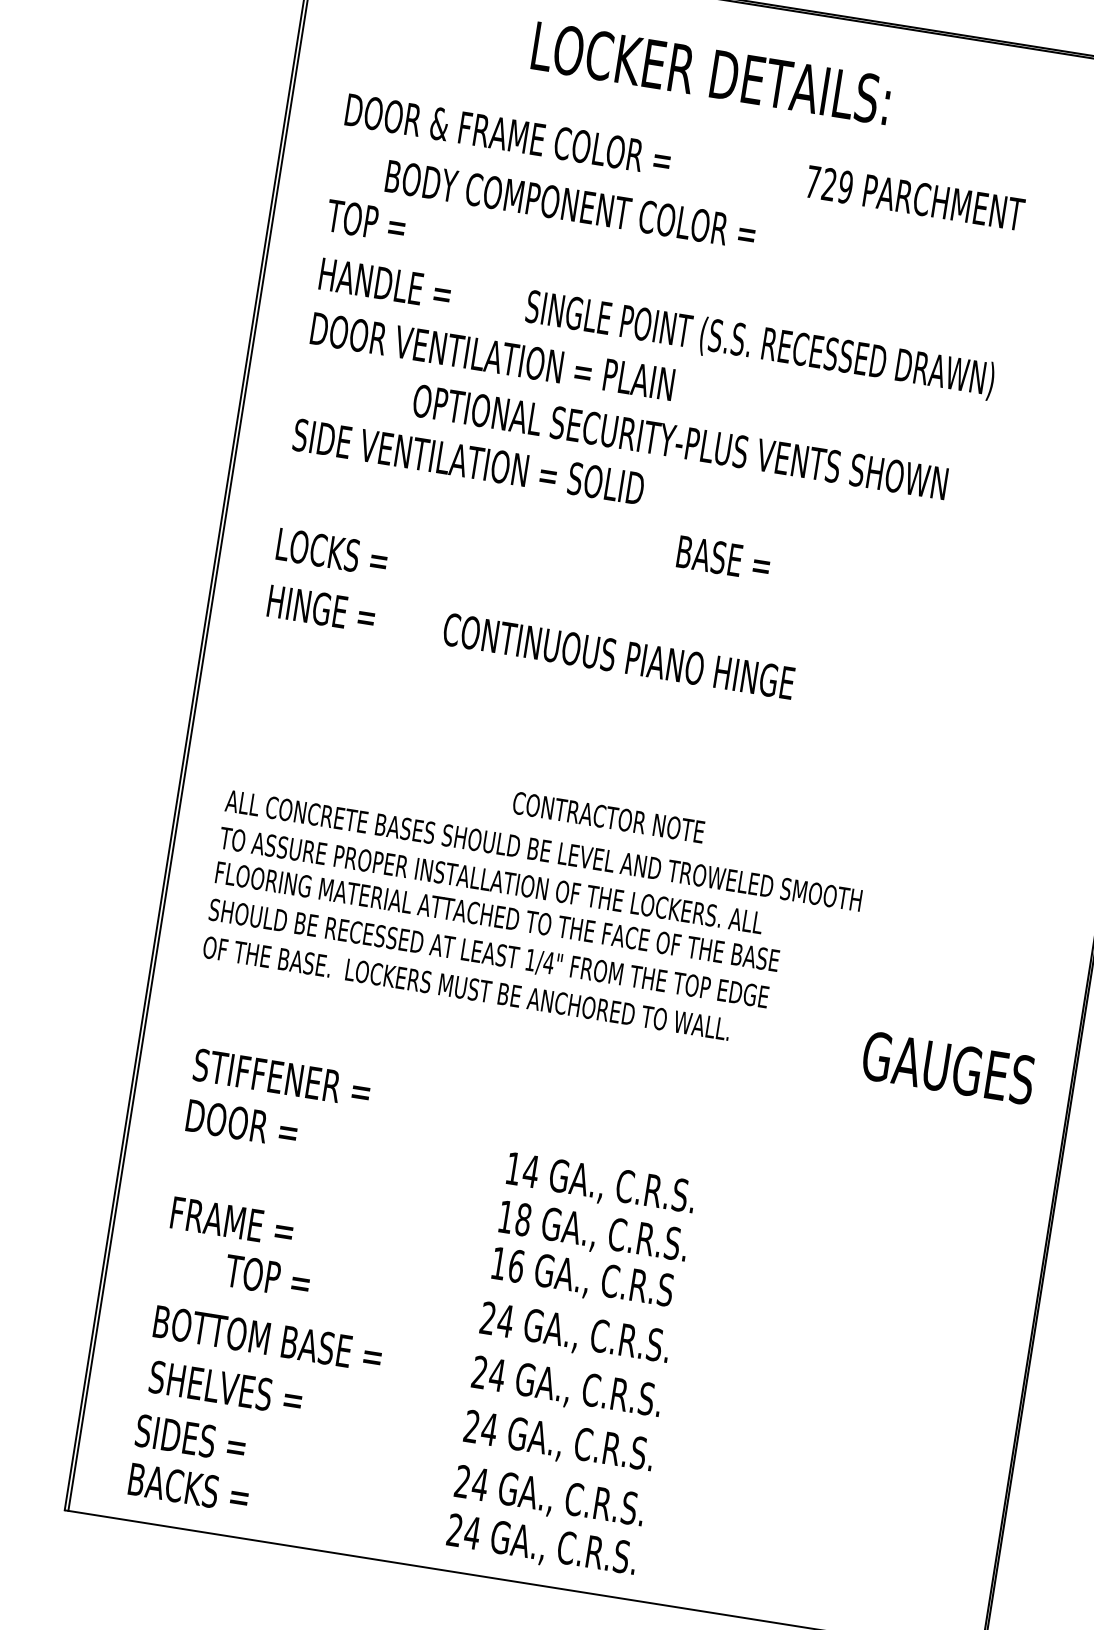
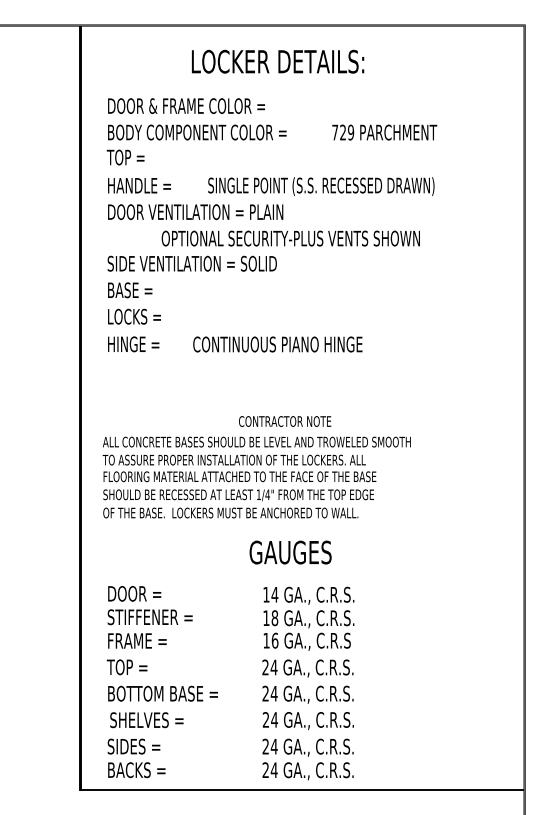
text: (914, 198) -> (384, 132), moved
text: (571, 204) -> (197, 132), moved
text: (724, 558) -> (130, 290), moved
text: (948, 1067) -> (290, 552), moved
text: (280, 1078) -> (149, 617), moved
text: (266, 1276) -> (126, 667), moved

